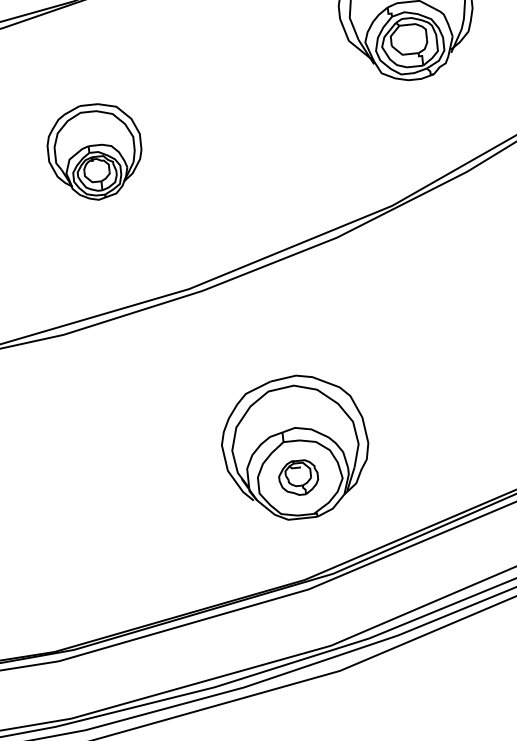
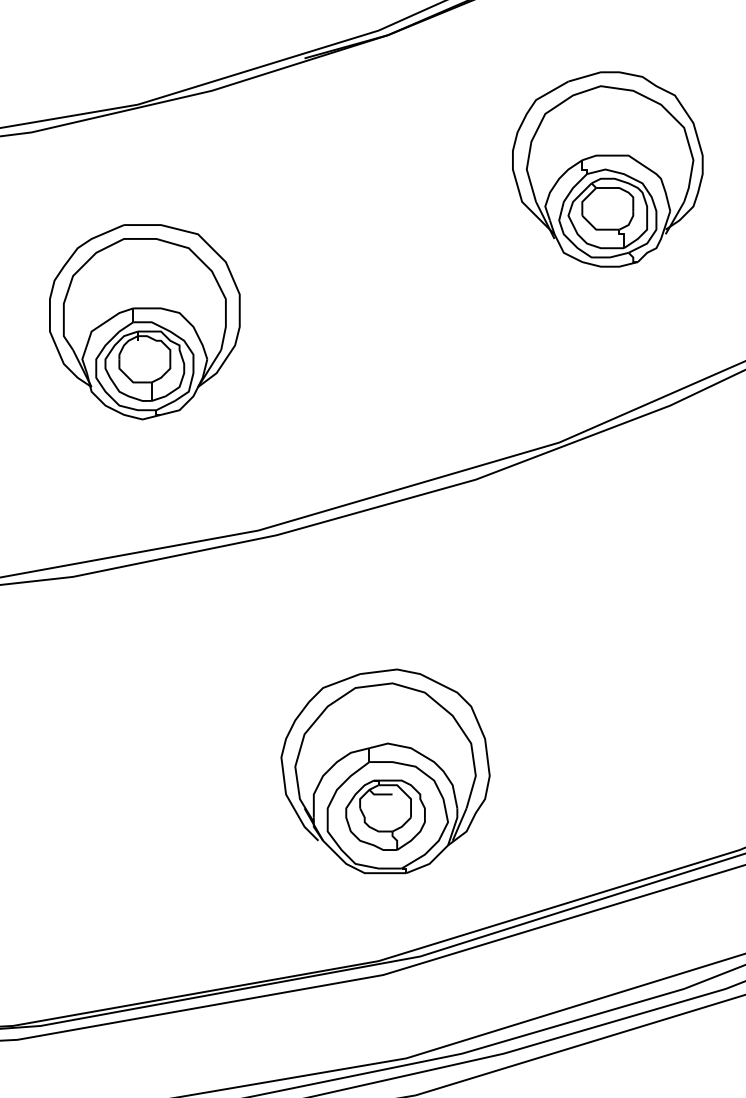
part: (94, 152) -> (144, 322), size x1.43
part: (298, 477) -> (385, 814), size x1.43

